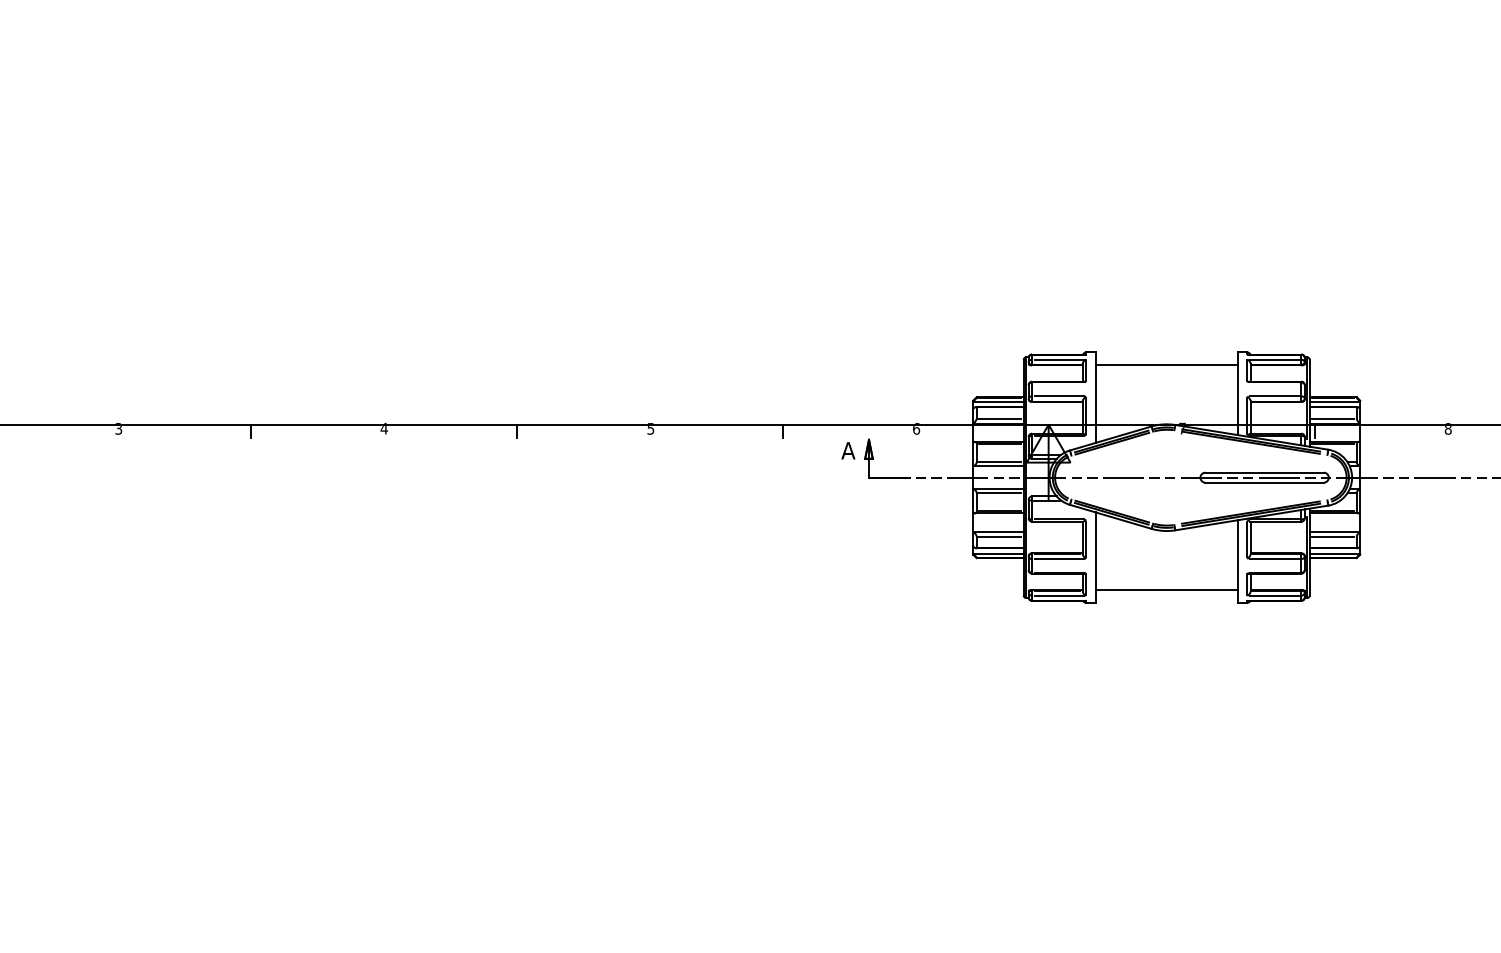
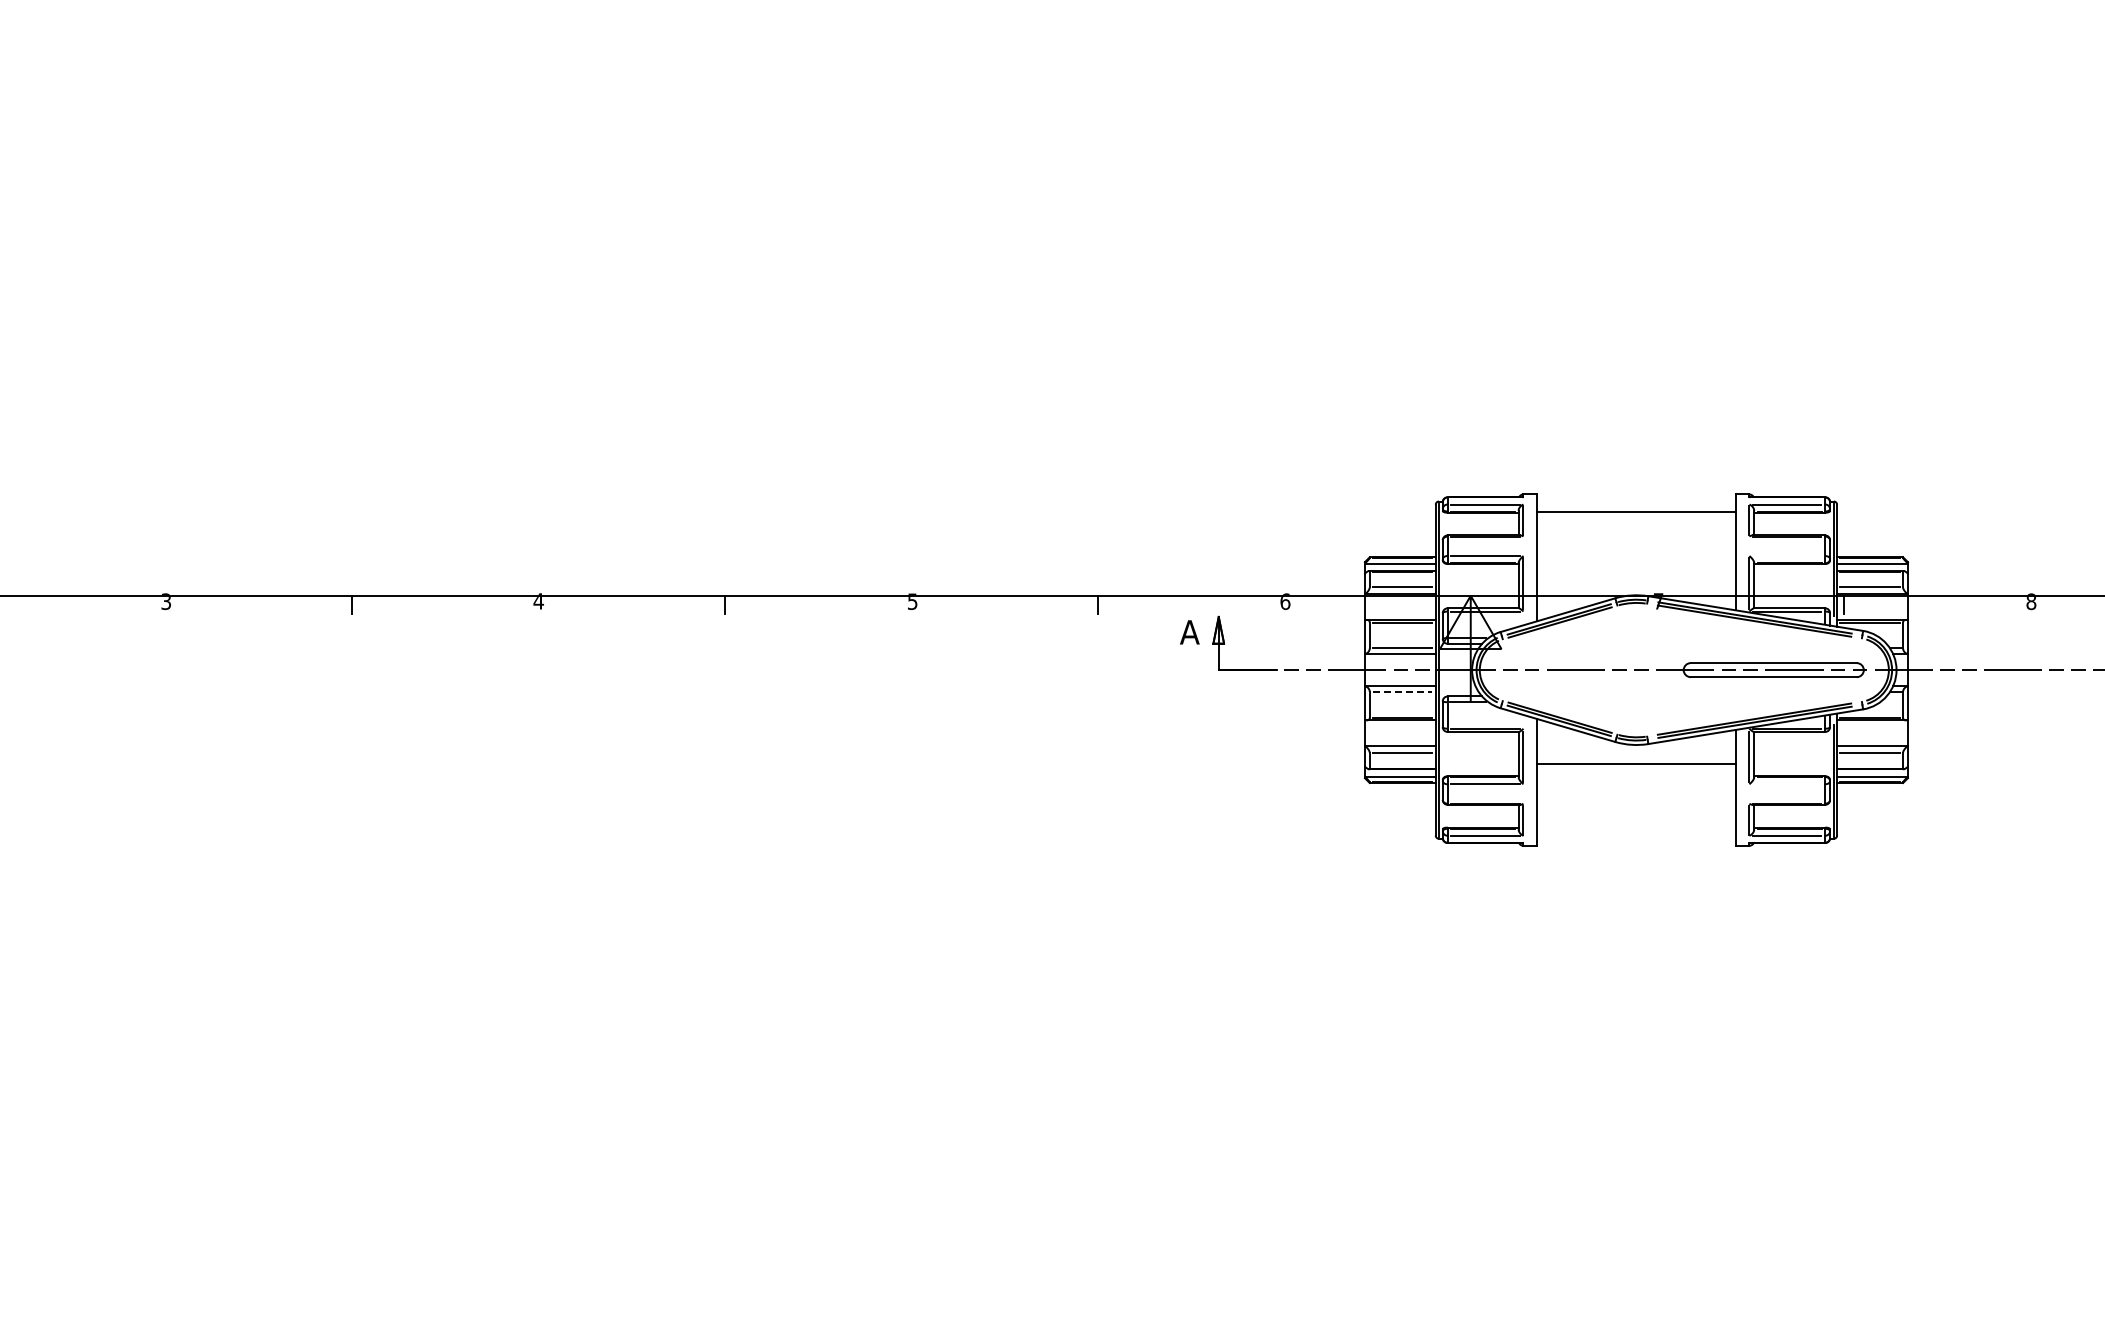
line: (1274, 396) -> (1787, 556), removed
line: (999, 492) -> (1402, 691), solid -> dashed
line: (1274, 559) -> (1787, 784), removed
line: (1166, 590) -> (1635, 764), moved

